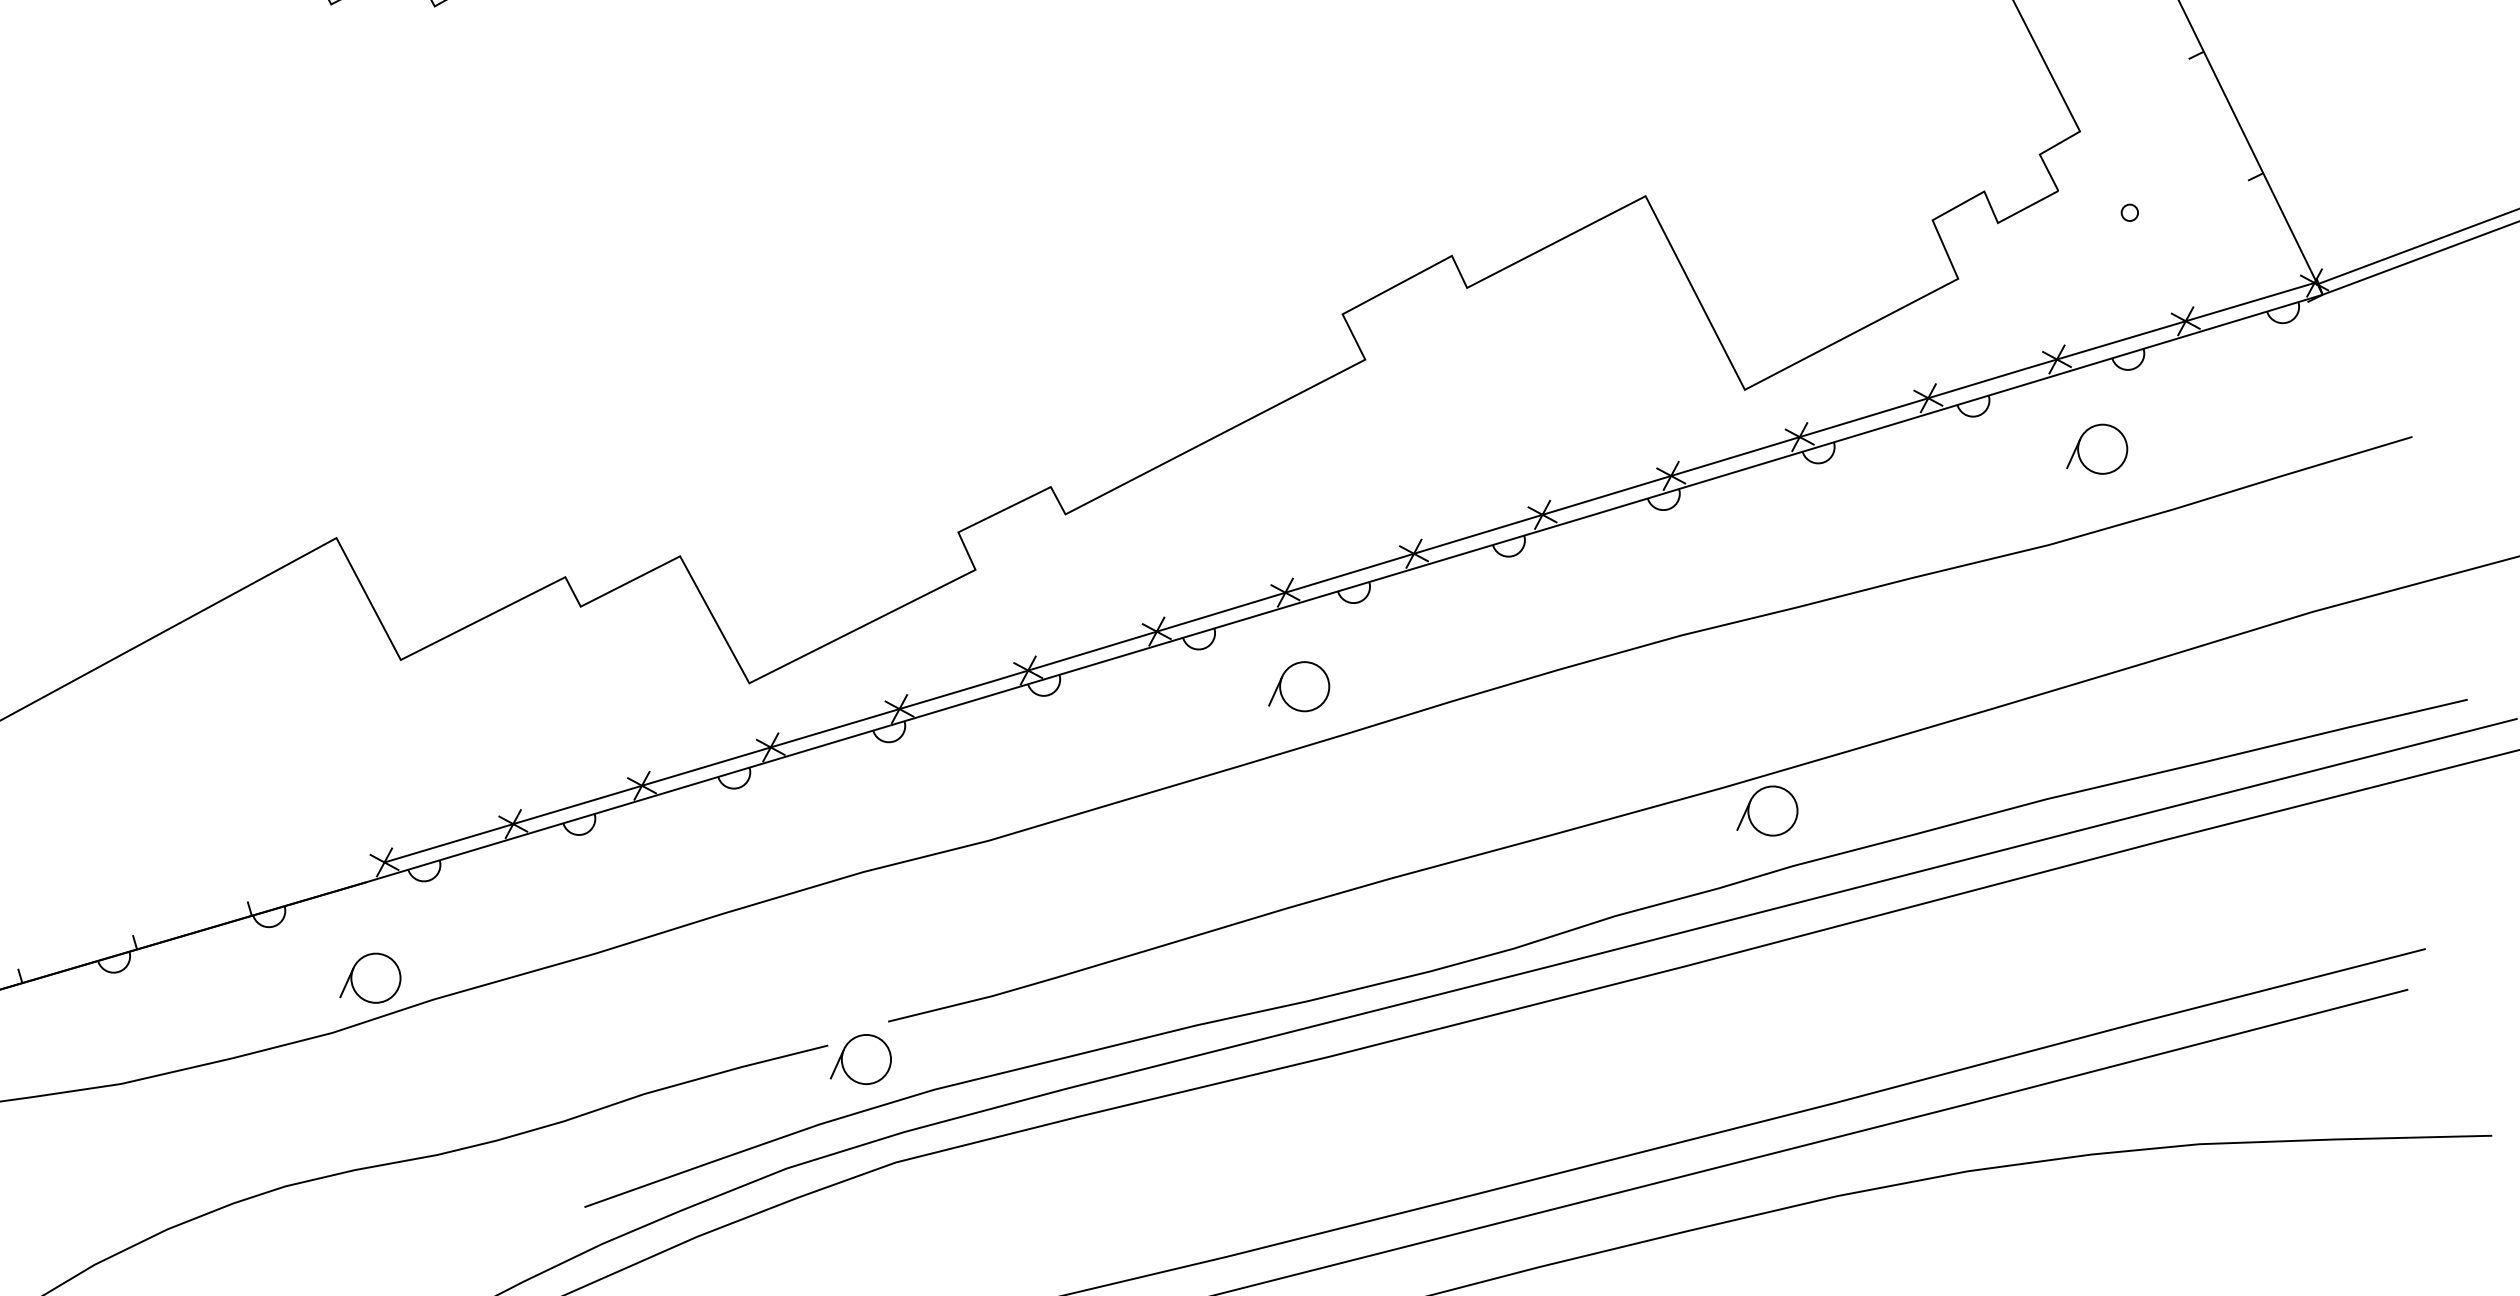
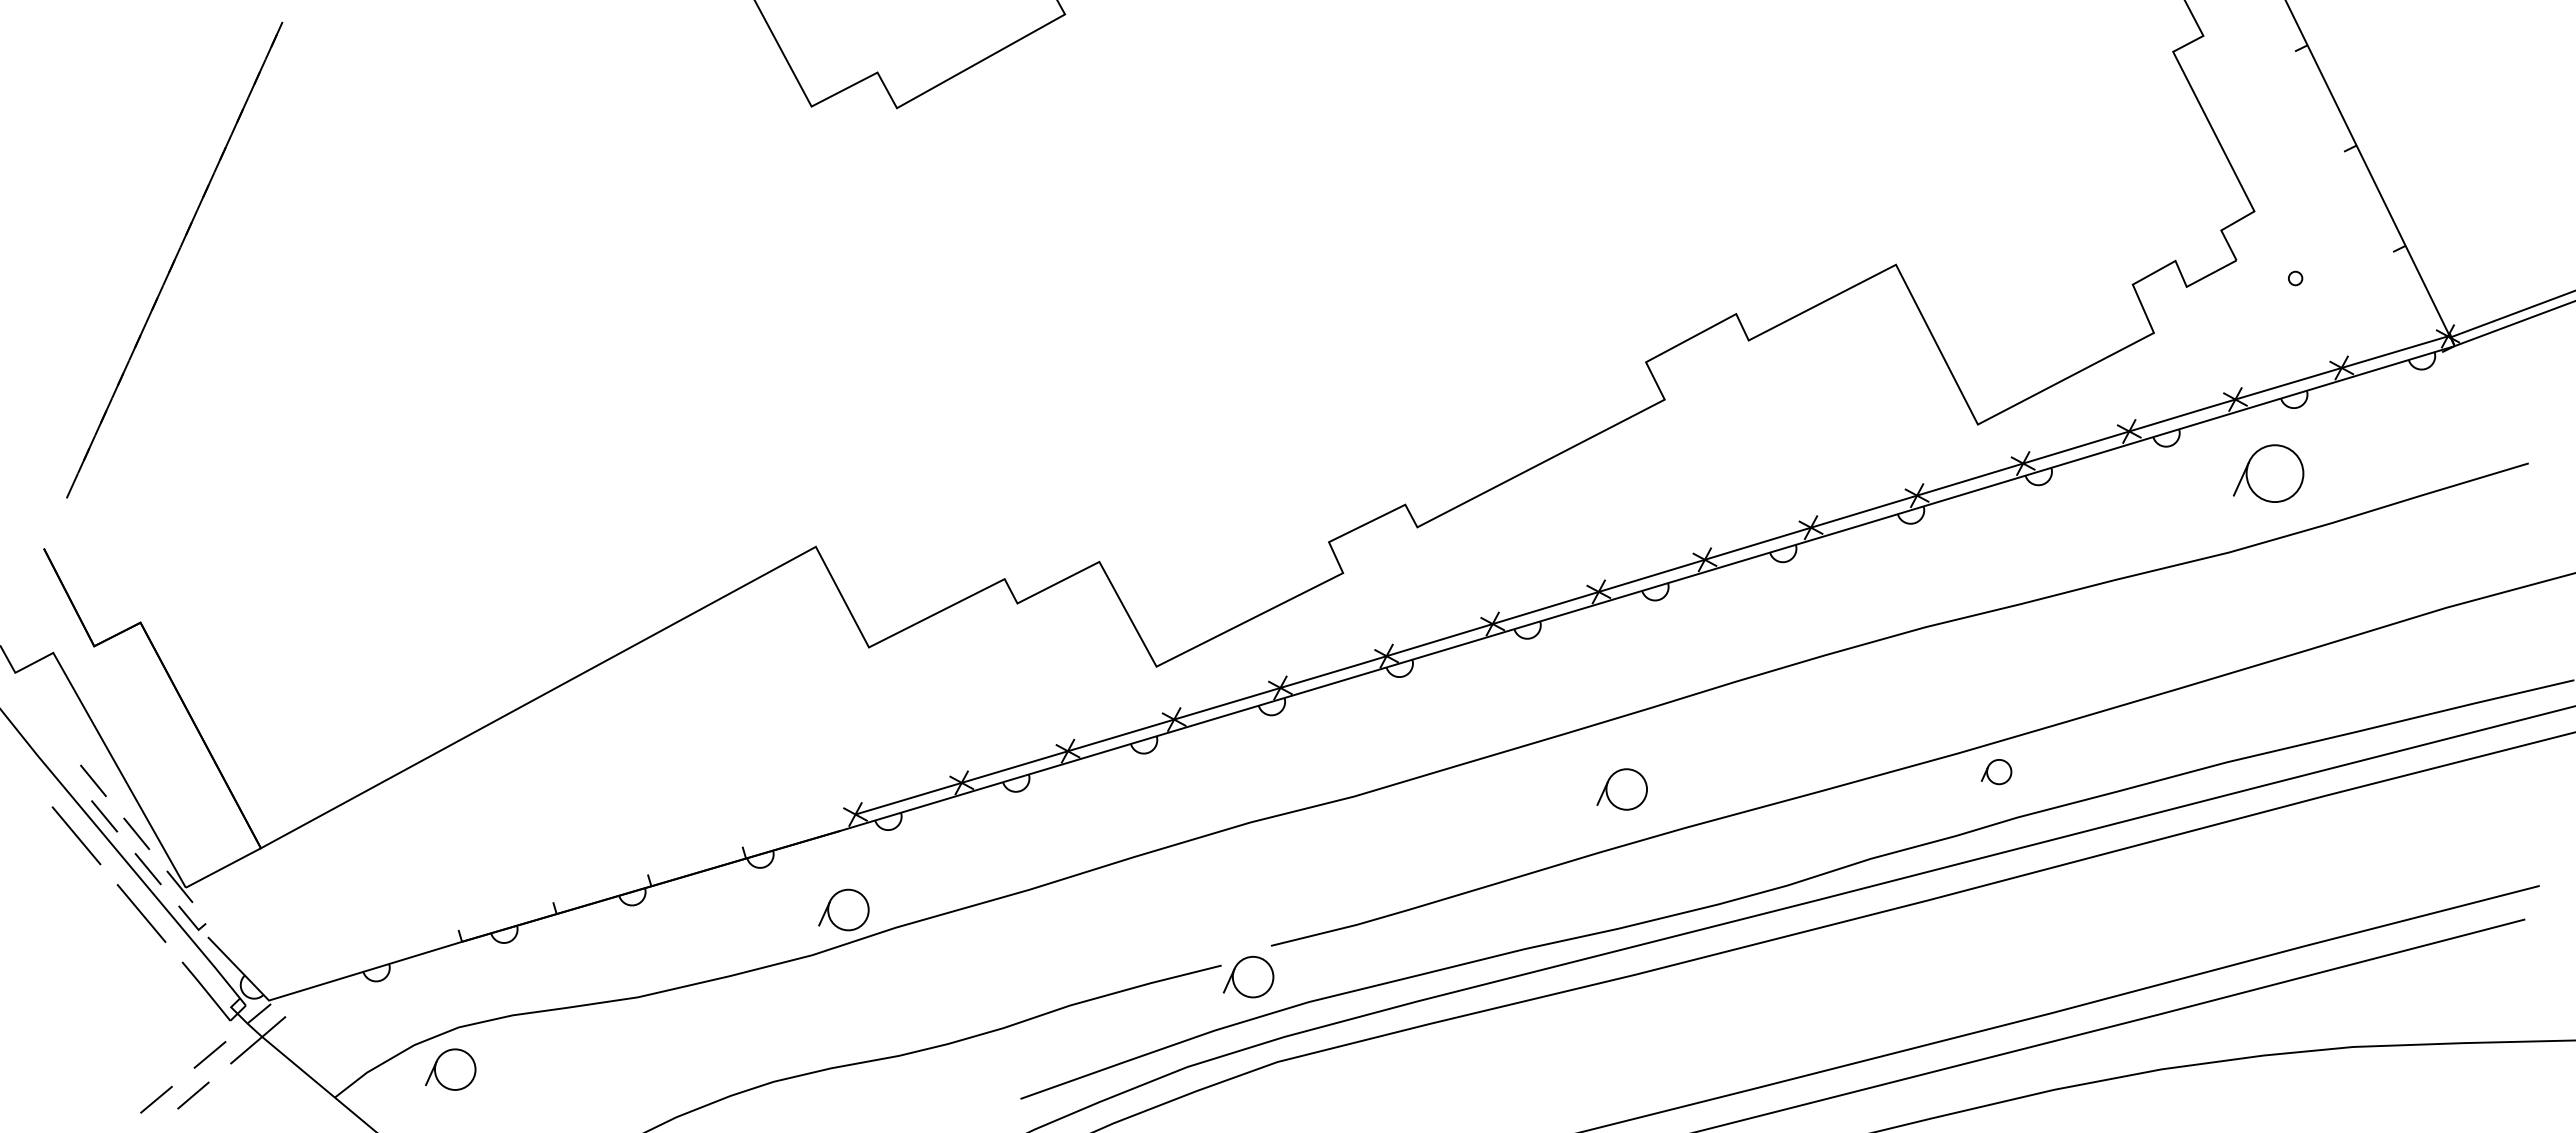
part: (2097, 449) -> (2268, 473), size x1.4
part: (1298, 686) -> (1621, 789), moved
part: (1767, 810) -> (1996, 771), size x0.6

